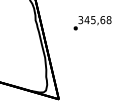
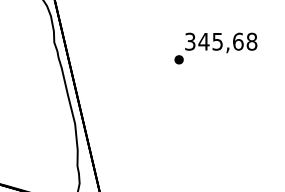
text: (92, 23) -> (215, 49), moved

